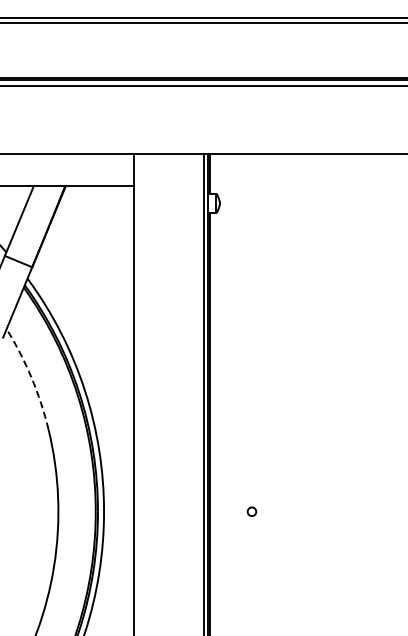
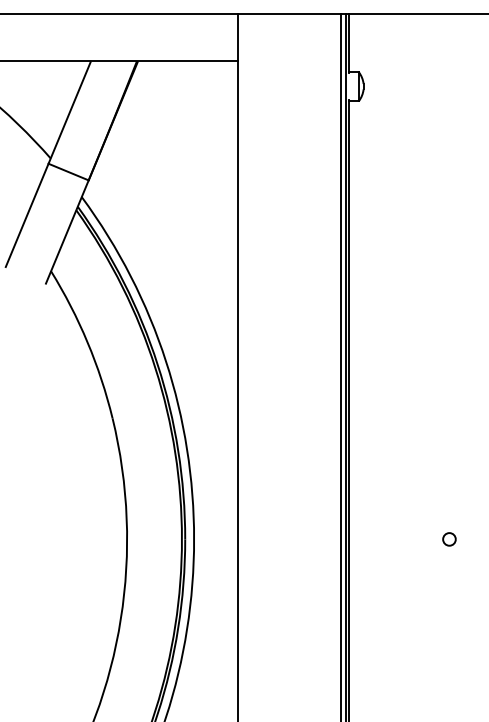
arc: (31, 377) -> (87, 342), dashed -> solid
circle: (251, 511) -> (448, 538), moved

